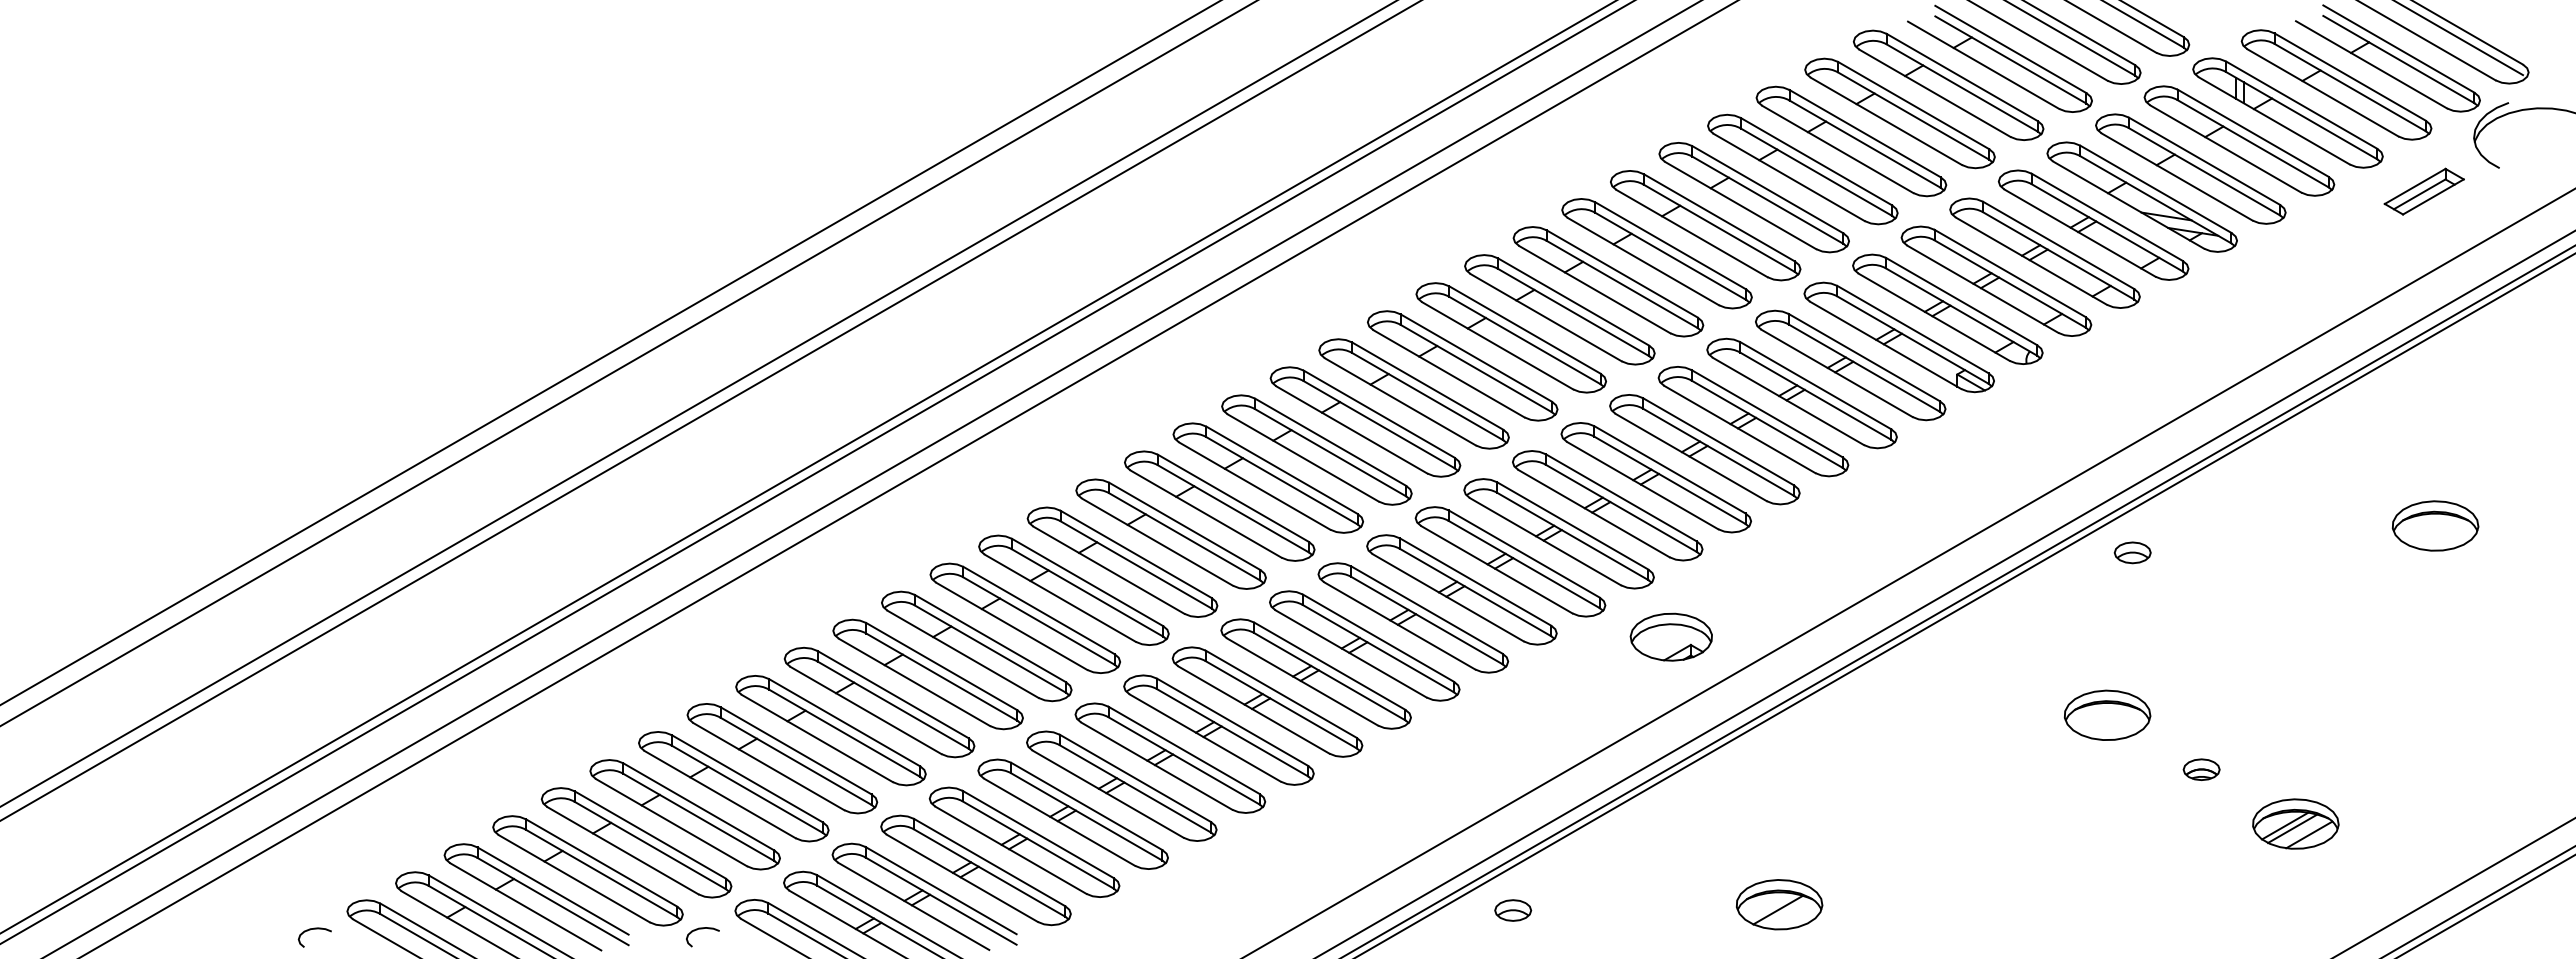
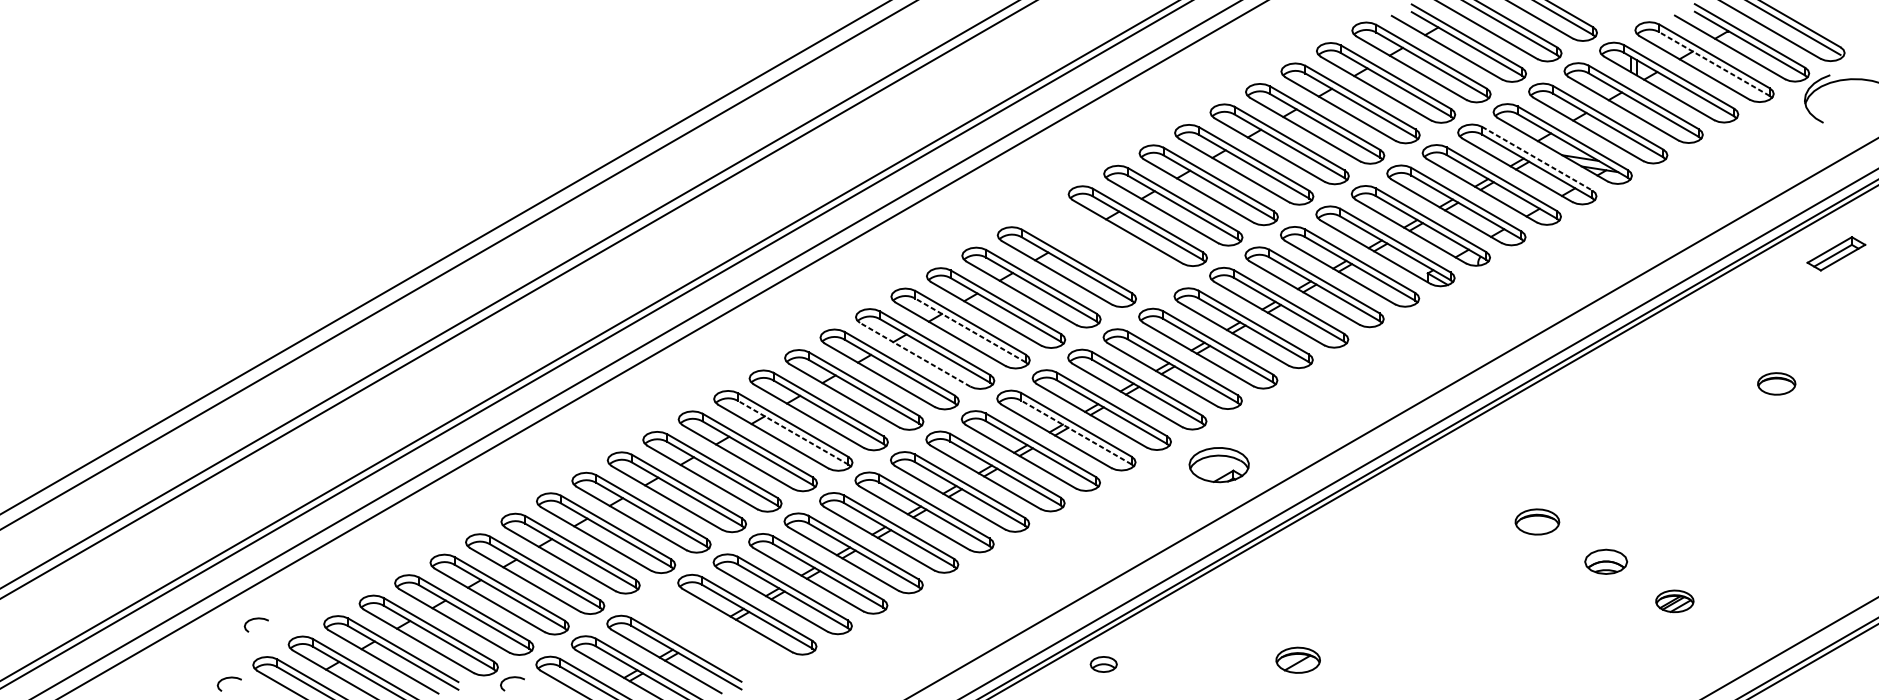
line: (2349, 87) -> (1713, 63), solid -> dashed
part: (2423, 191) -> (1835, 253), moved
line: (2107, 217) -> (1537, 158), solid -> dashed
part: (1510, 337) -> (1101, 246), removed
line: (1330, 452) -> (970, 330), solid -> dashed
line: (1254, 485) -> (915, 354), solid -> dashed
part: (2435, 525) -> (1776, 383), size x0.6
part: (2132, 552) -> (1555, 403), removed
line: (1087, 592) -> (793, 432), solid -> dashed
line: (1475, 592) -> (1076, 432), solid -> dashed
part: (2107, 714) -> (1537, 521), size x0.7
part: (2201, 769) -> (1605, 561), size x1.6
part: (2295, 823) -> (1674, 600), size x0.6
curve: (351, 848) -> (256, 619), added
part: (975, 870) -> (711, 635), removed
part: (1779, 904) -> (1298, 660), size x0.7

